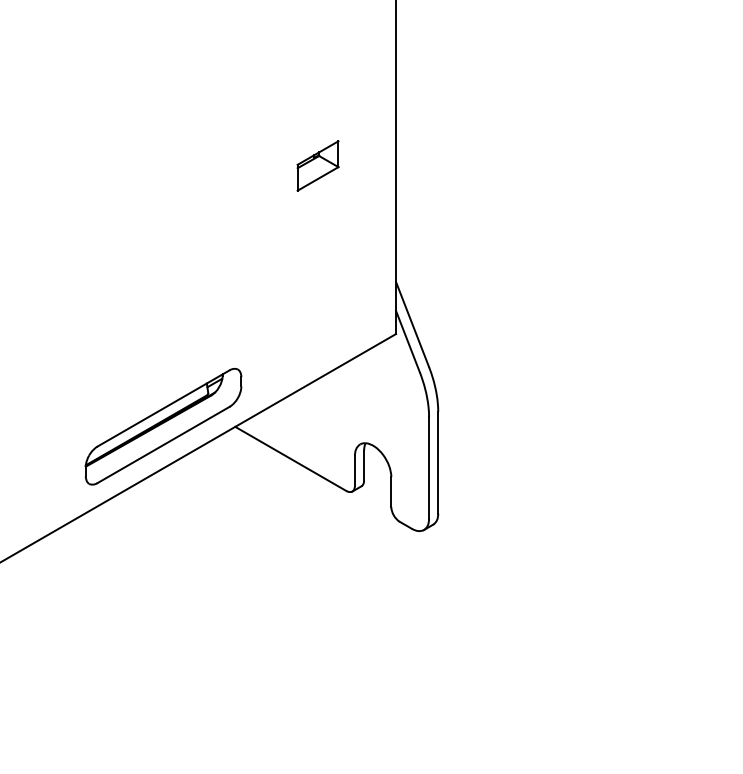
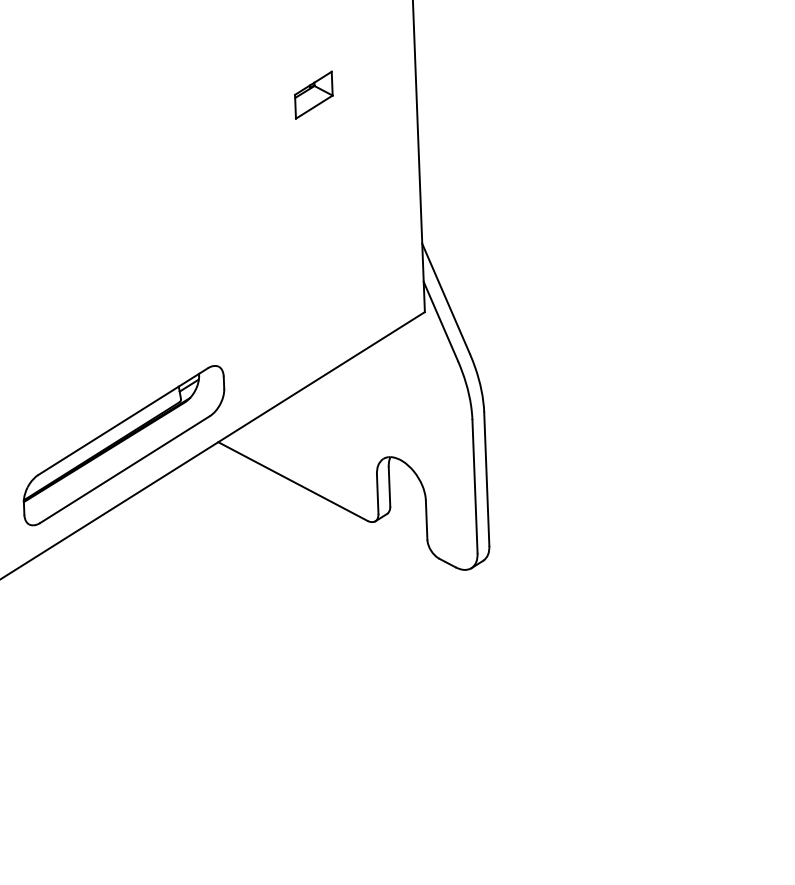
part: (317, 165) -> (313, 94), size x0.7

